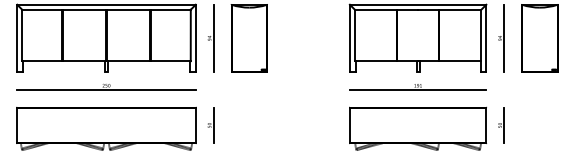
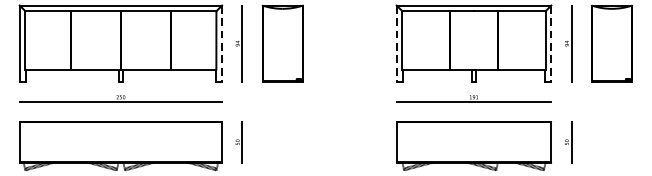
line: (195, 38) -> (221, 43), solid -> dashed
line: (349, 38) -> (396, 43), solid -> dashed
line: (486, 38) -> (551, 43), solid -> dashed

